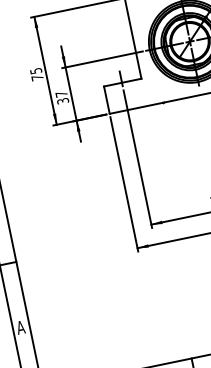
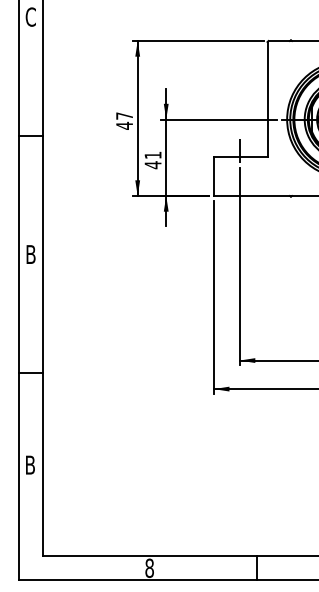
text: (36, 74) -> (124, 120), 75 -> 47
text: (61, 97) -> (152, 160), 37 -> 41
text: (20, 327) -> (29, 464), A -> B

